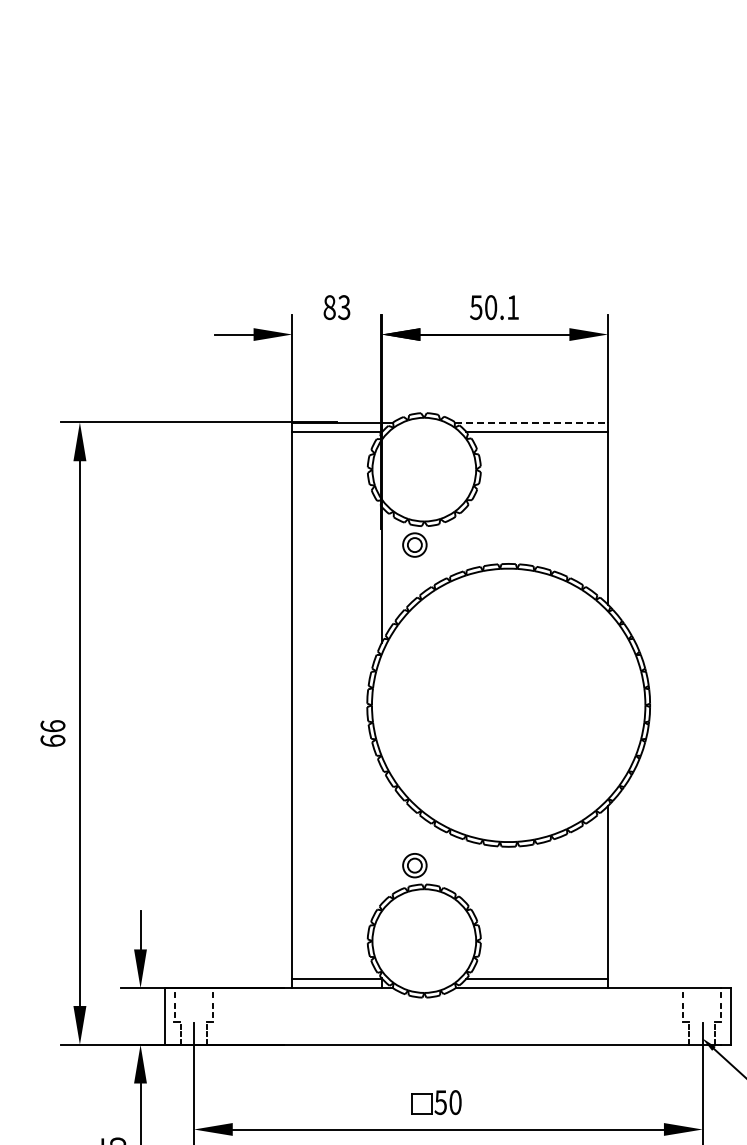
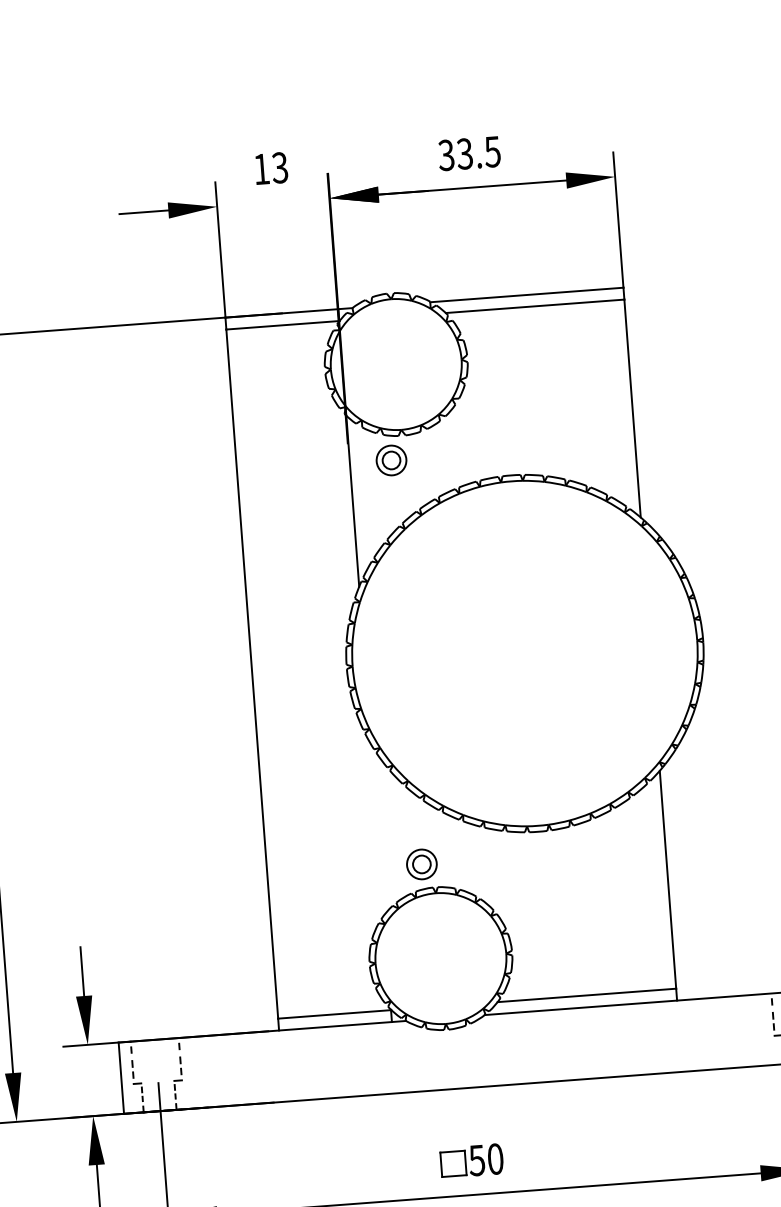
text: (329, 307) -> (261, 169), 83 -> 13
text: (494, 307) -> (469, 153), 50.1 -> 33.5
line: (531, 422) -> (526, 294), dashed -> solid

